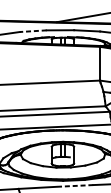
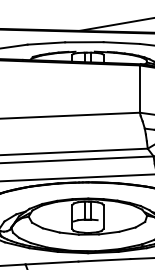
line: (33, 31) -> (46, 43), dashed -> solid
line: (74, 186) -> (104, 260), dashed -> solid

